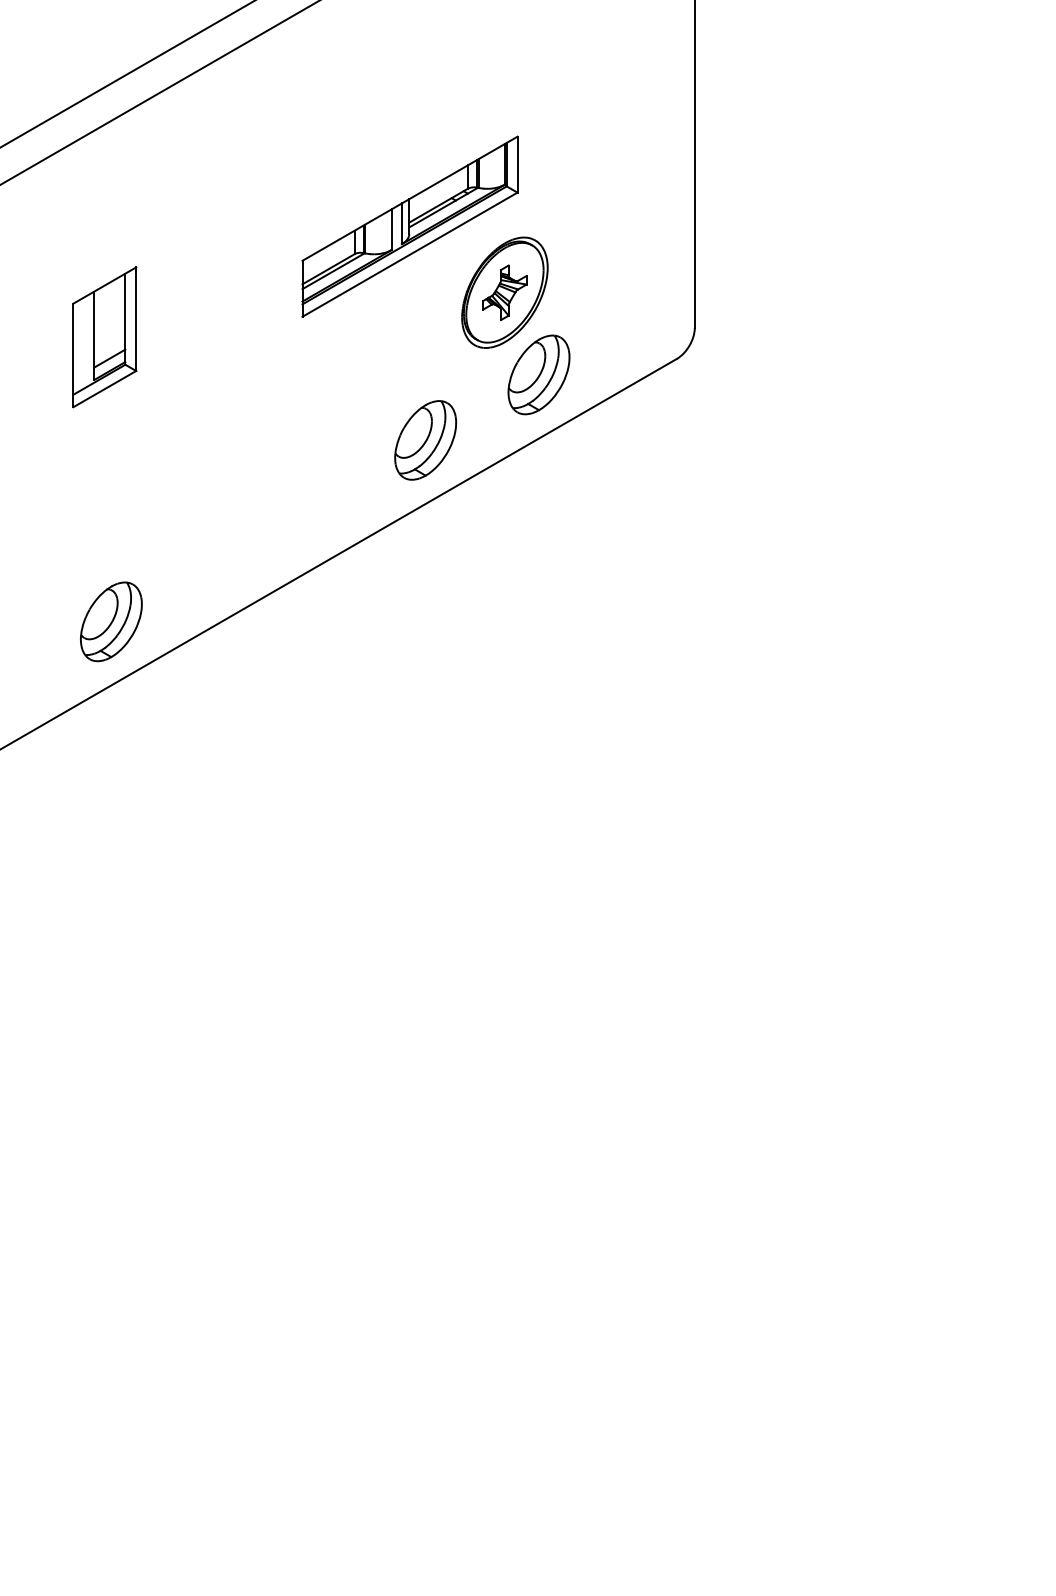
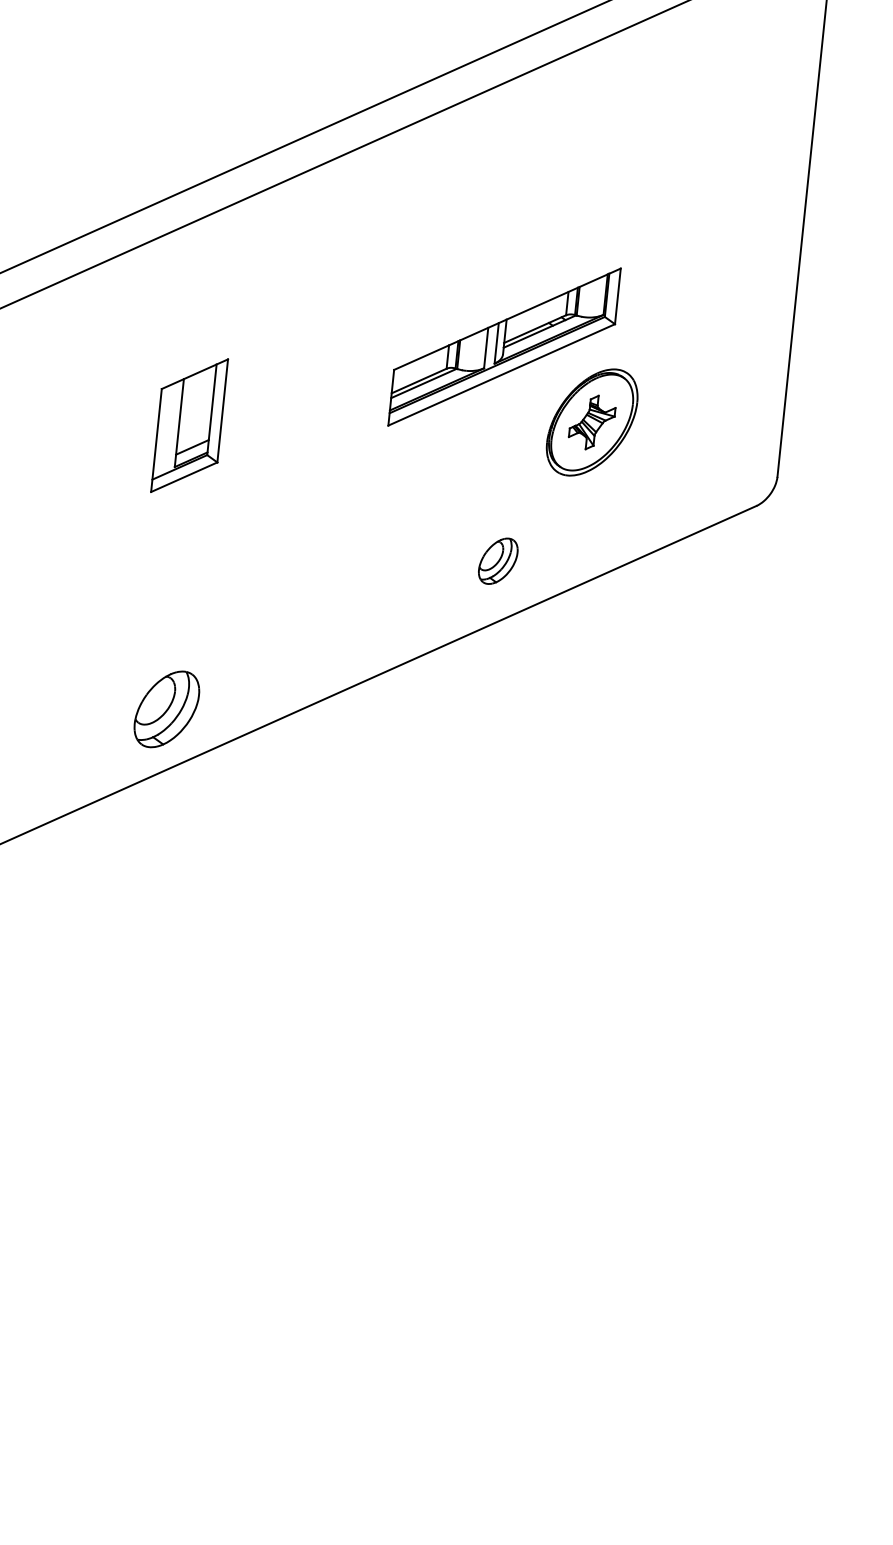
part: (538, 374) -> (617, 507), removed
part: (425, 440) -> (497, 561), size x0.6

